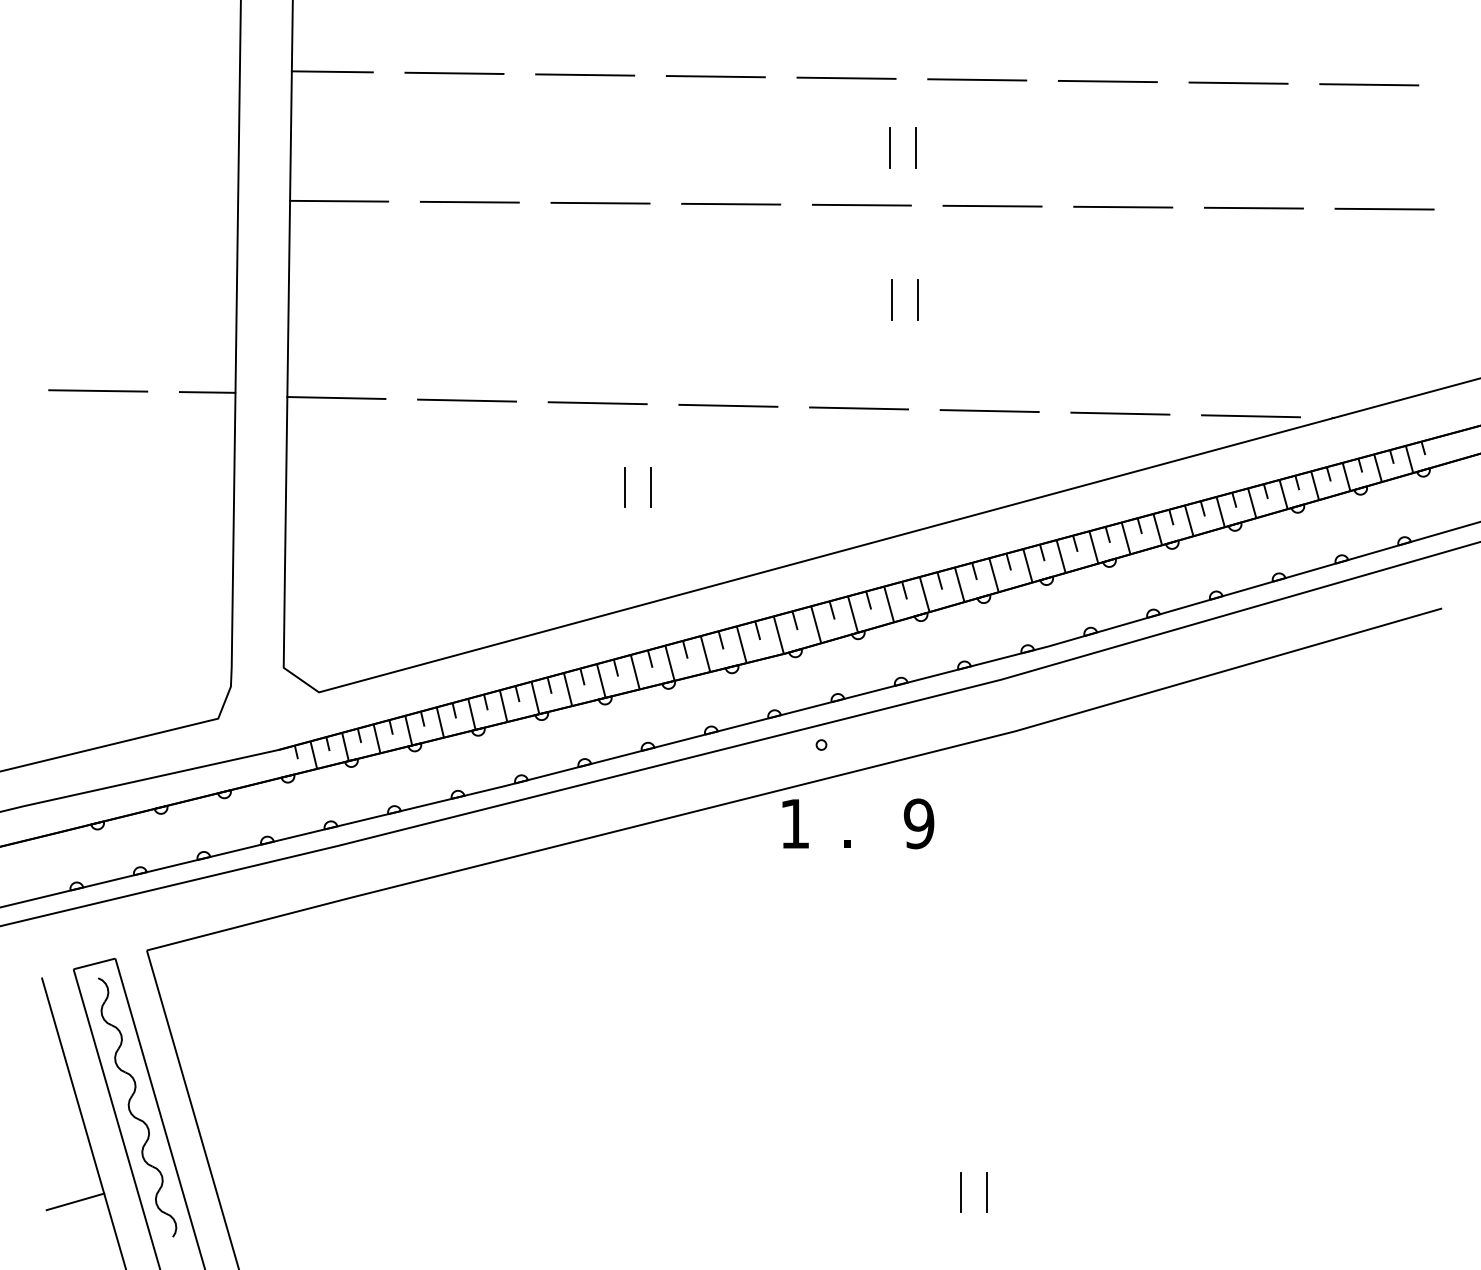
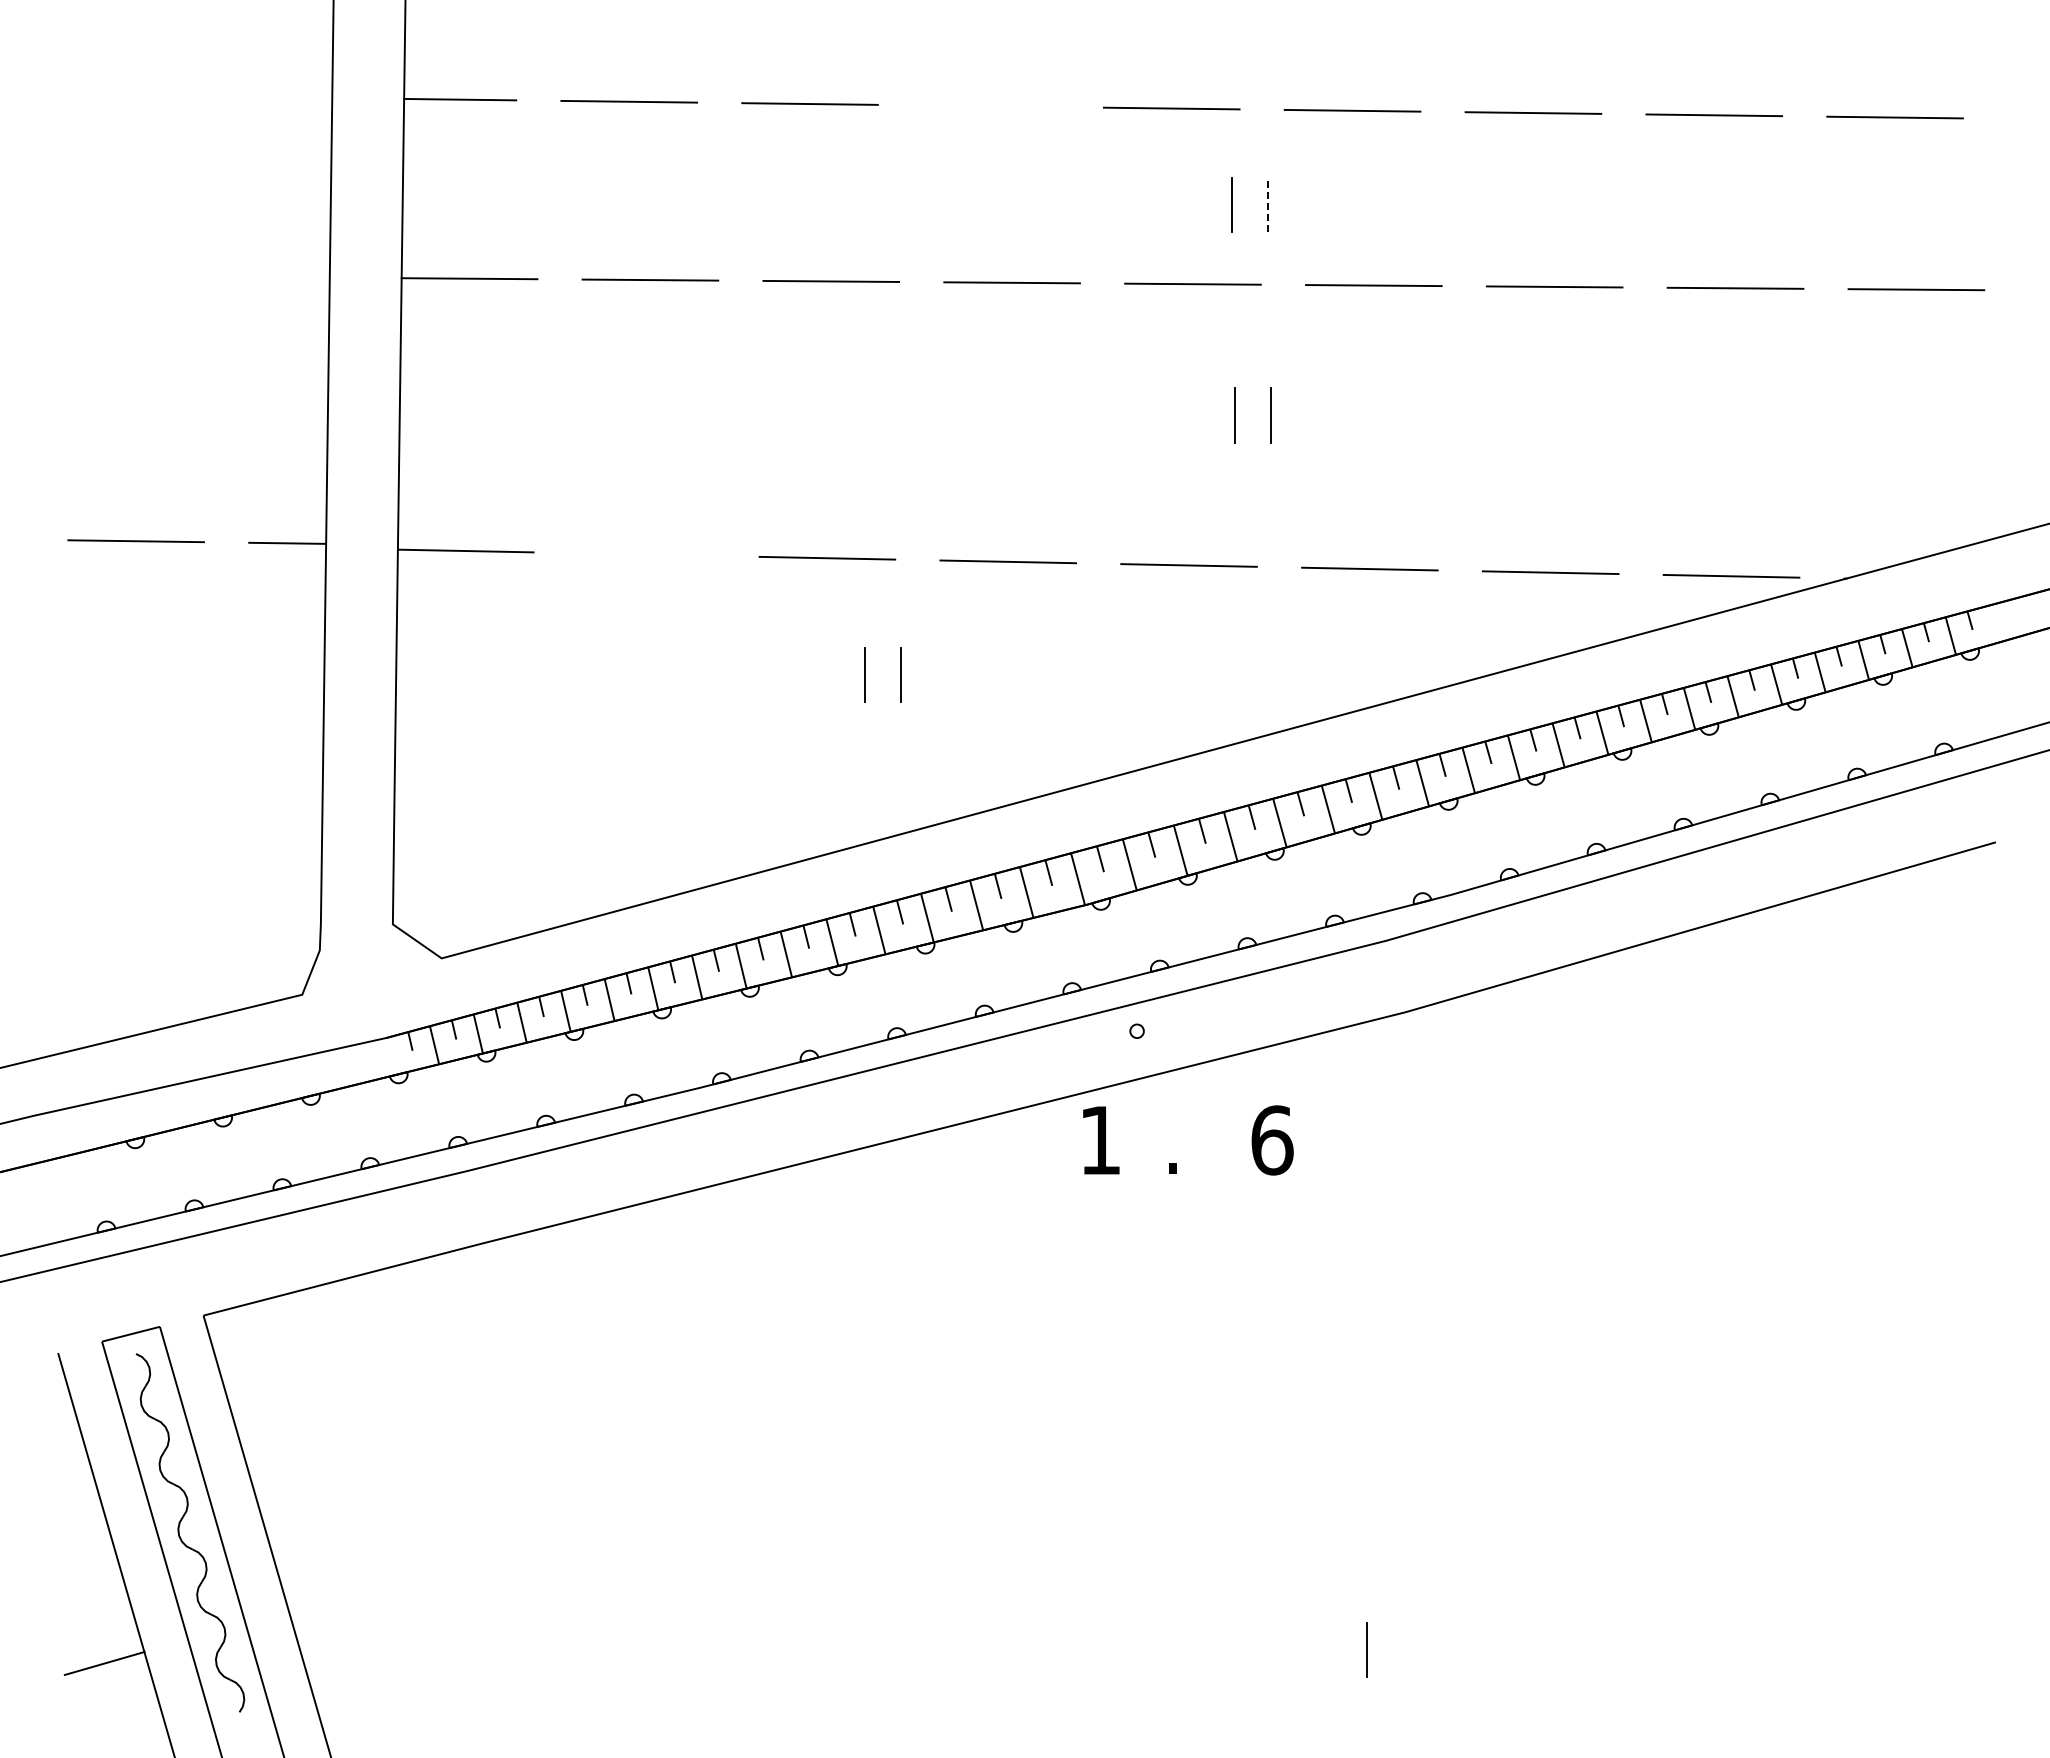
line: (715, 76) -> (990, 106), removed
line: (915, 147) -> (1267, 204), solid -> dashed
line: (466, 400) -> (646, 554), removed
text: (919, 823) -> (1272, 1140), 9 -> 6
line: (961, 1192) -> (1330, 1650), removed

